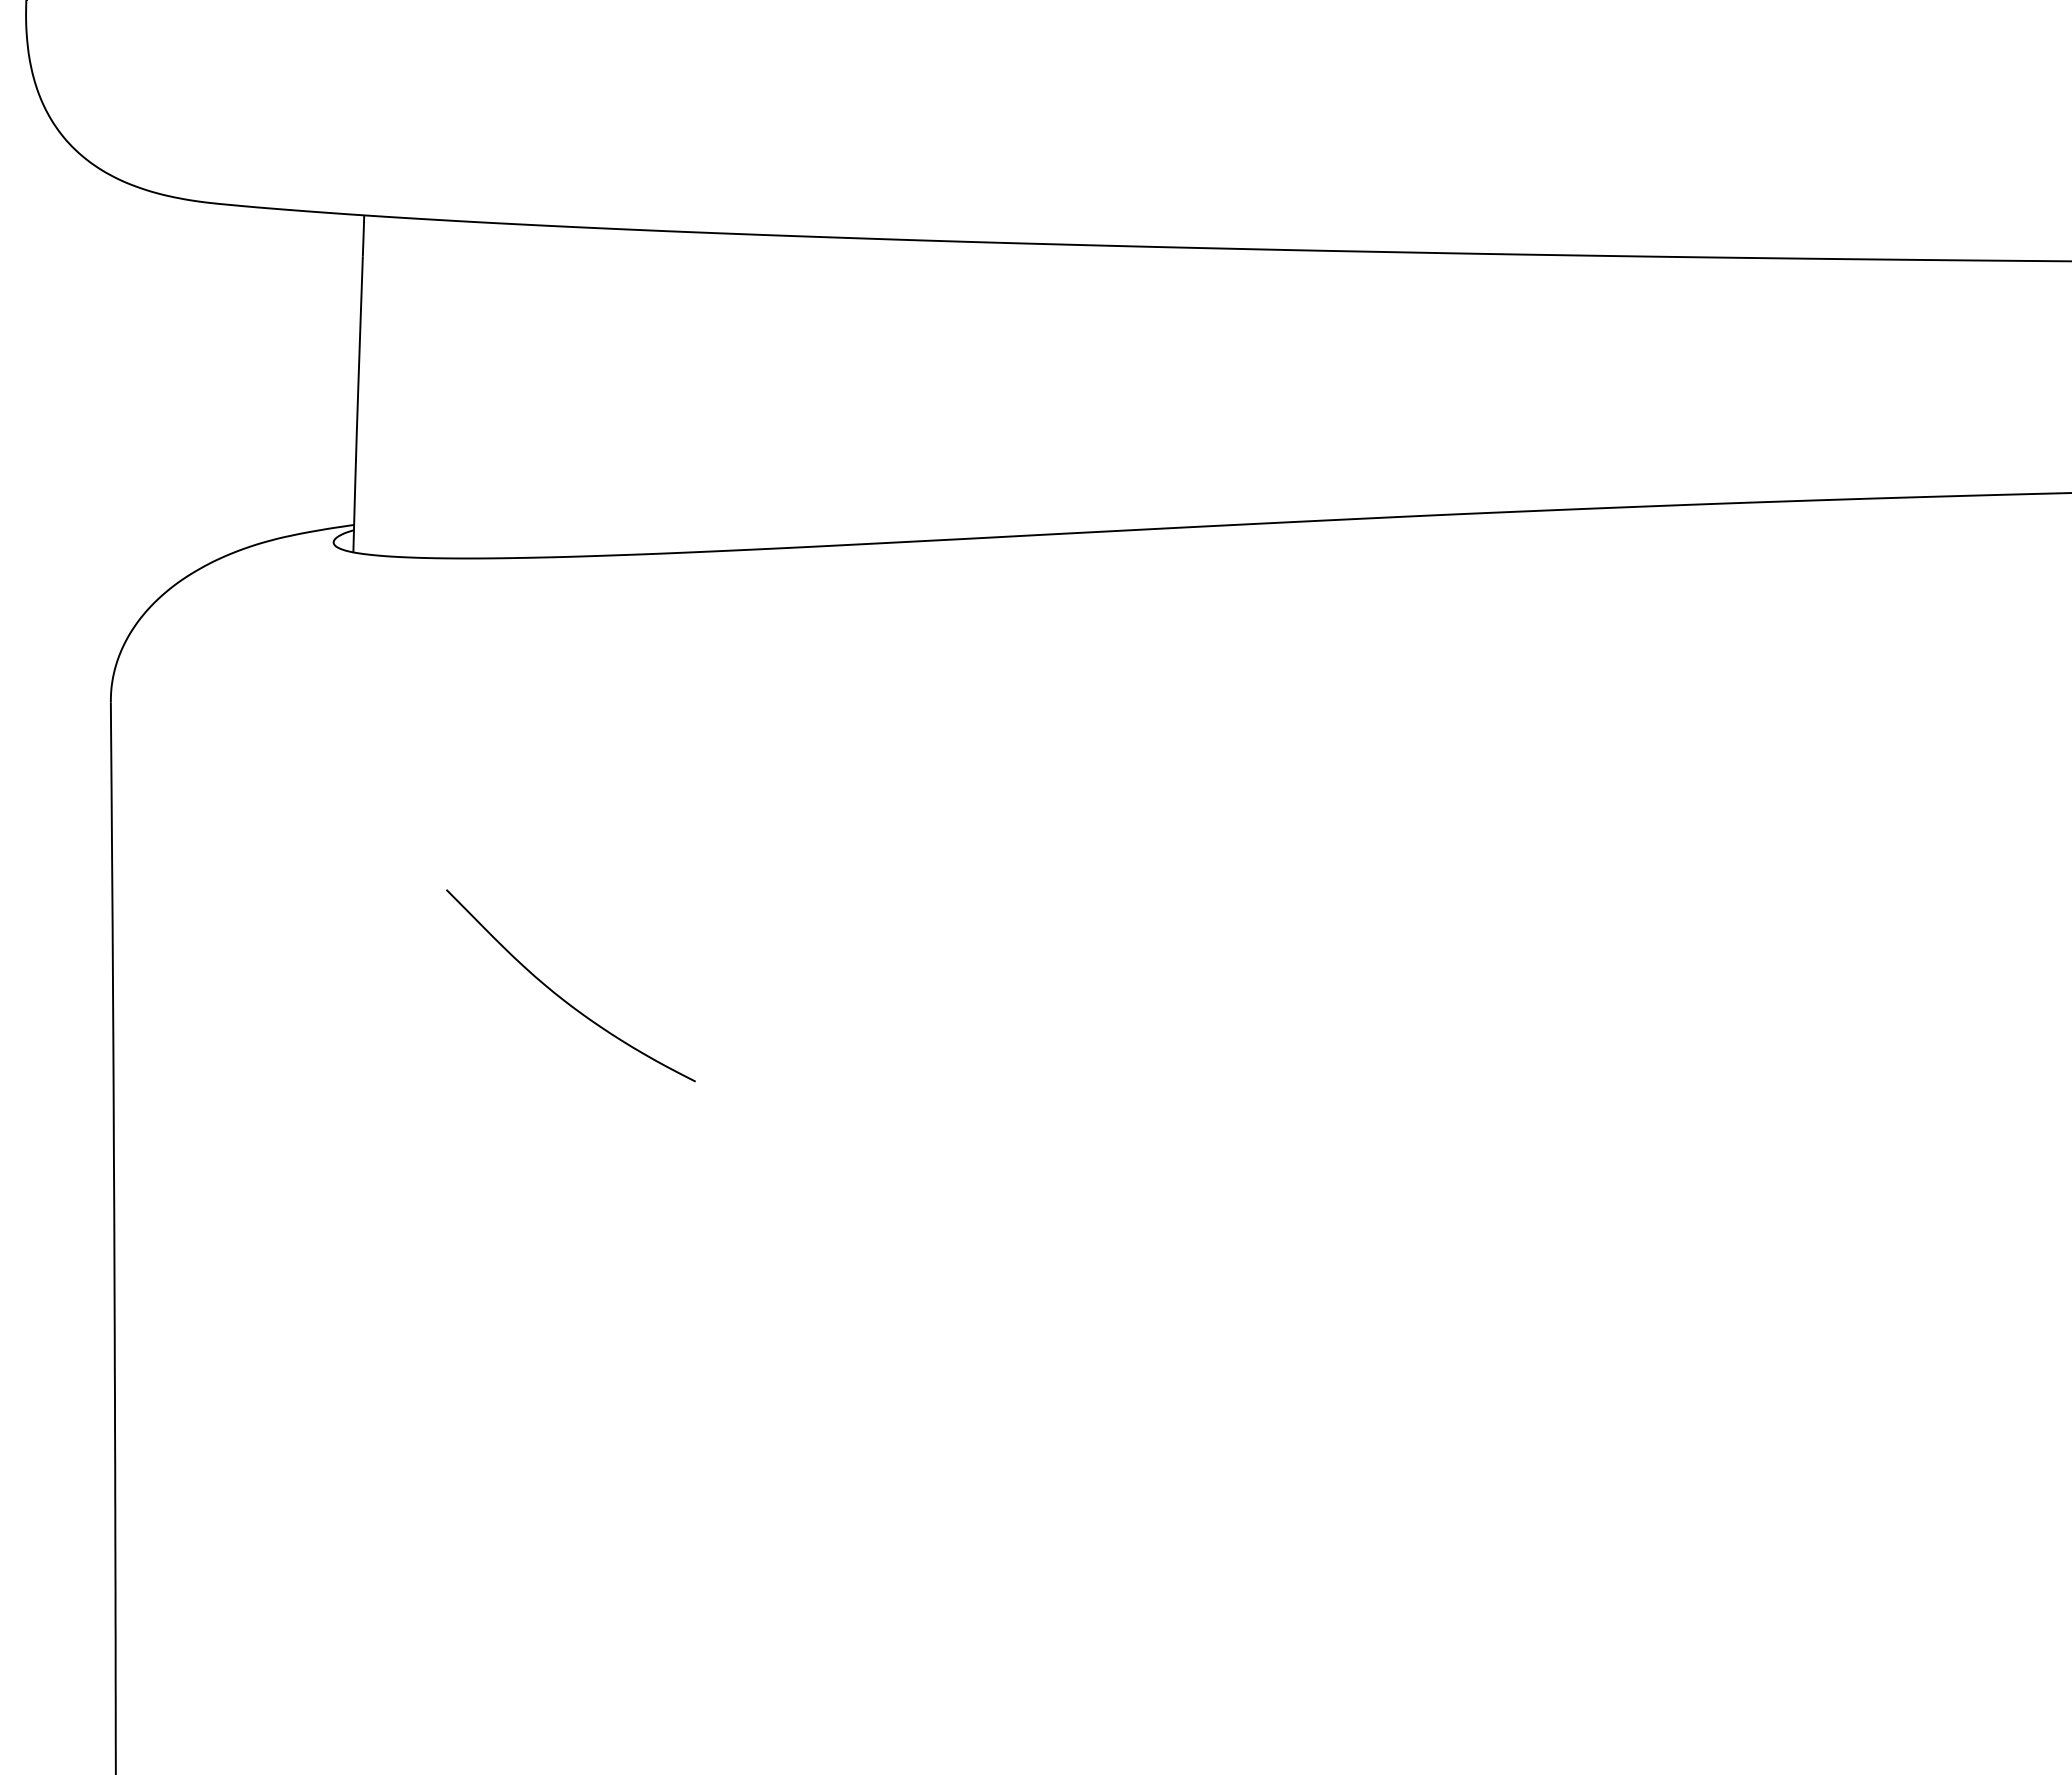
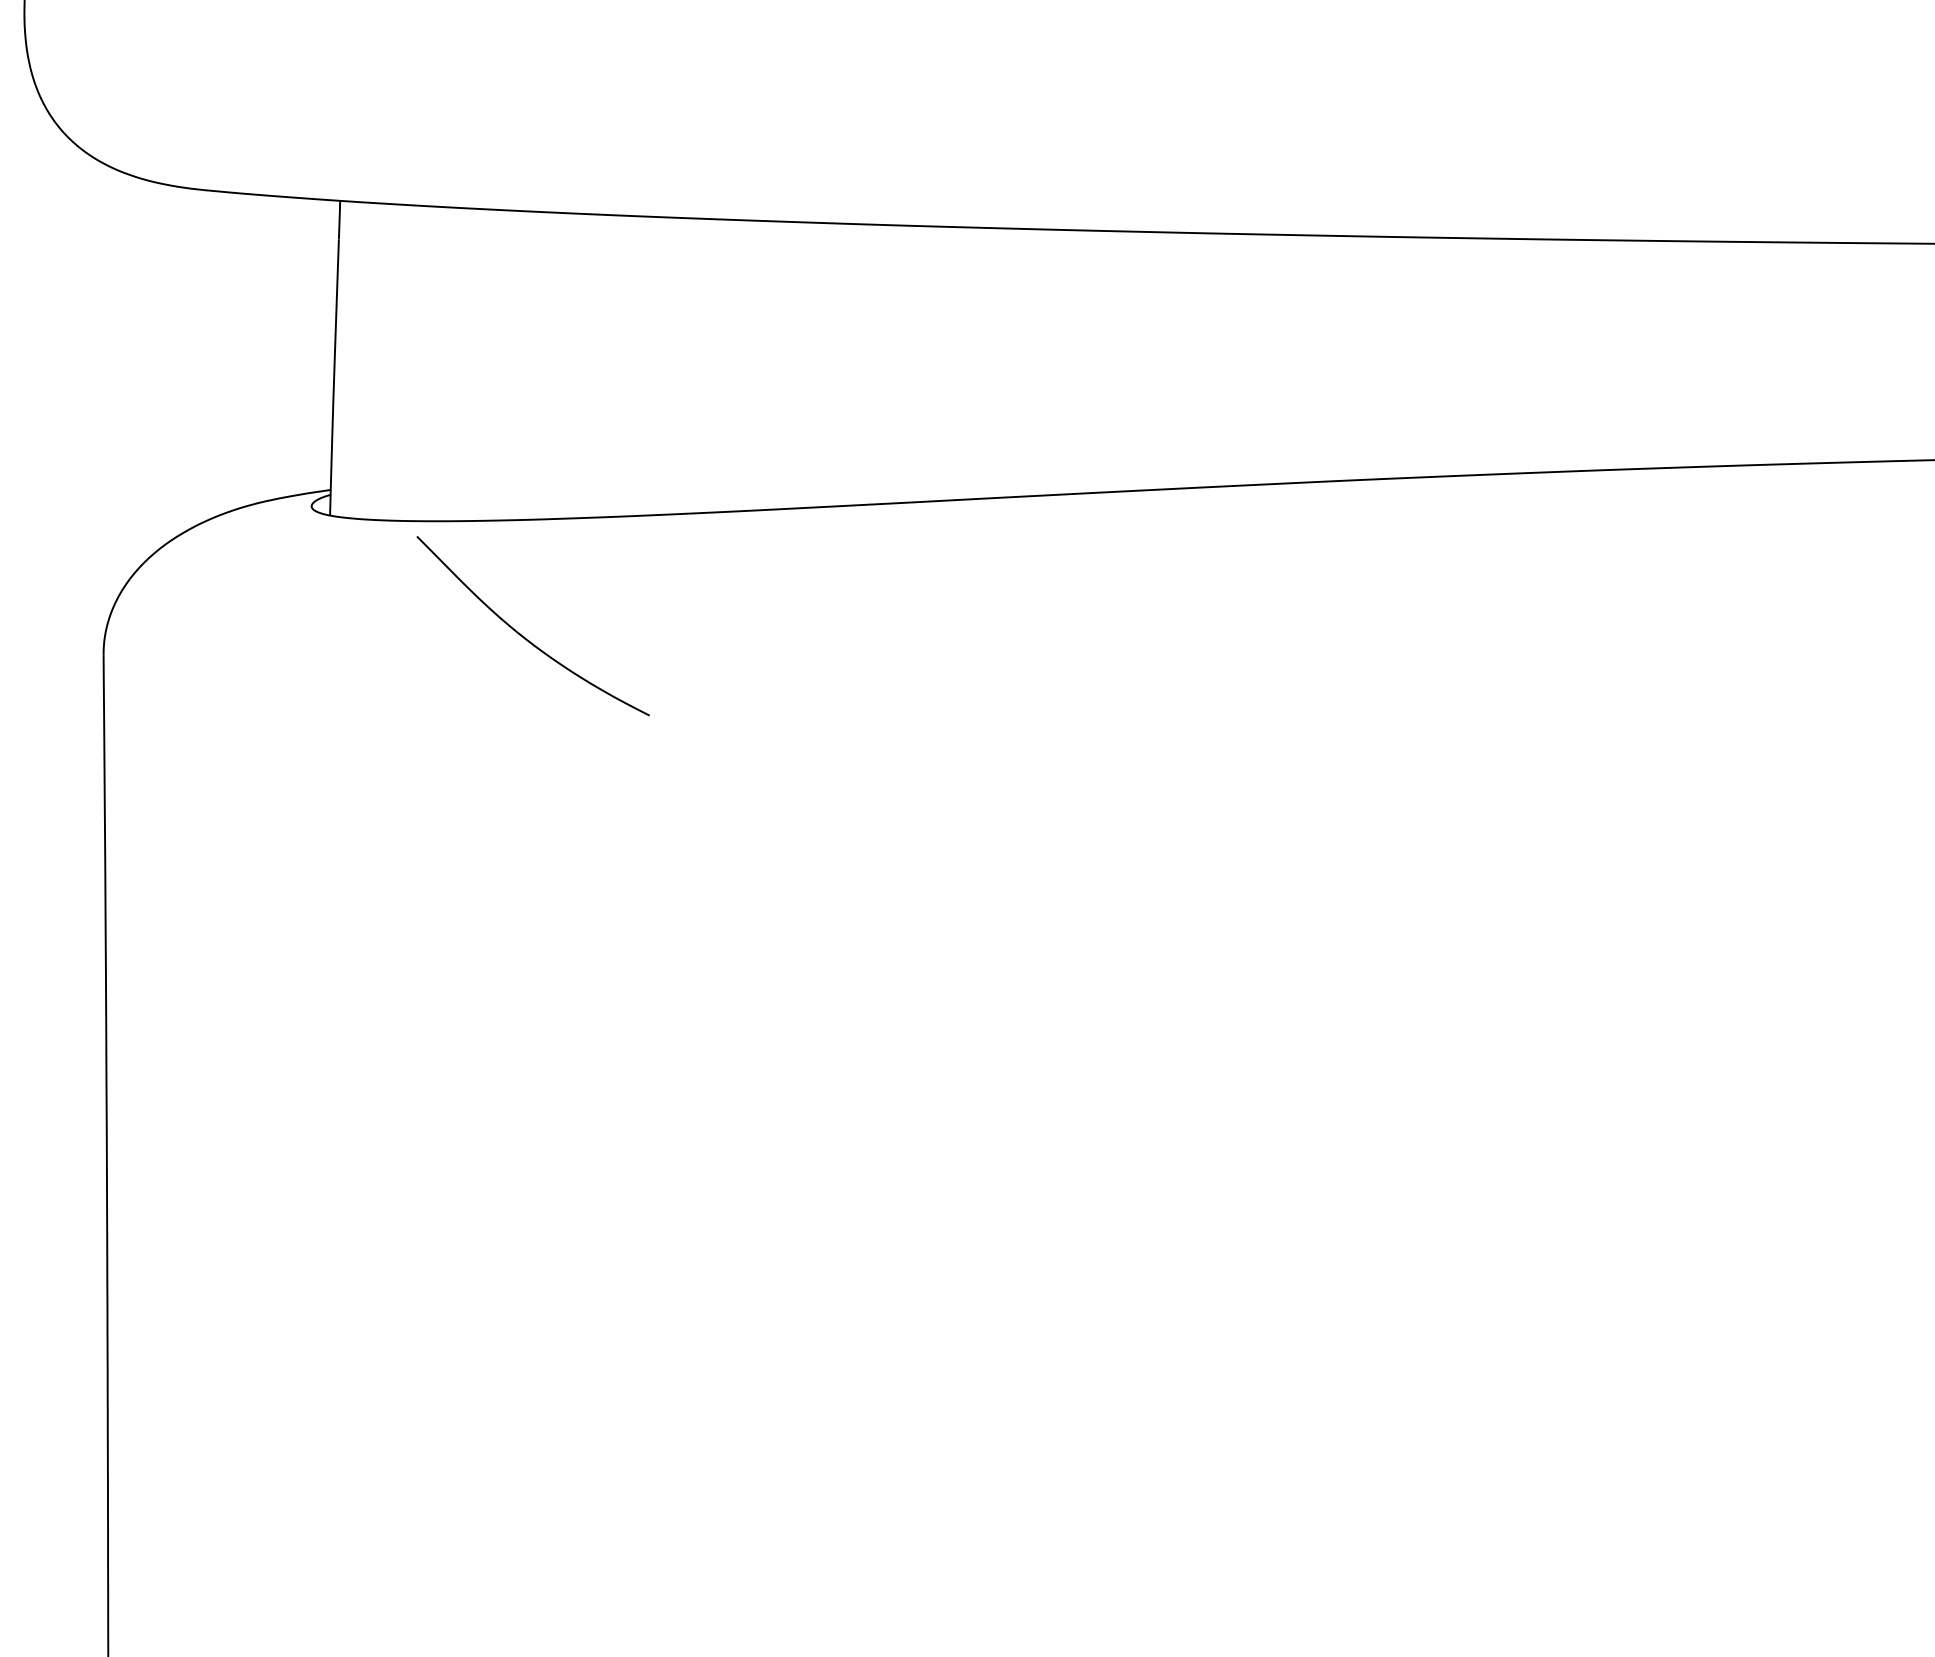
curve: (563, 998) -> (526, 638), moved

